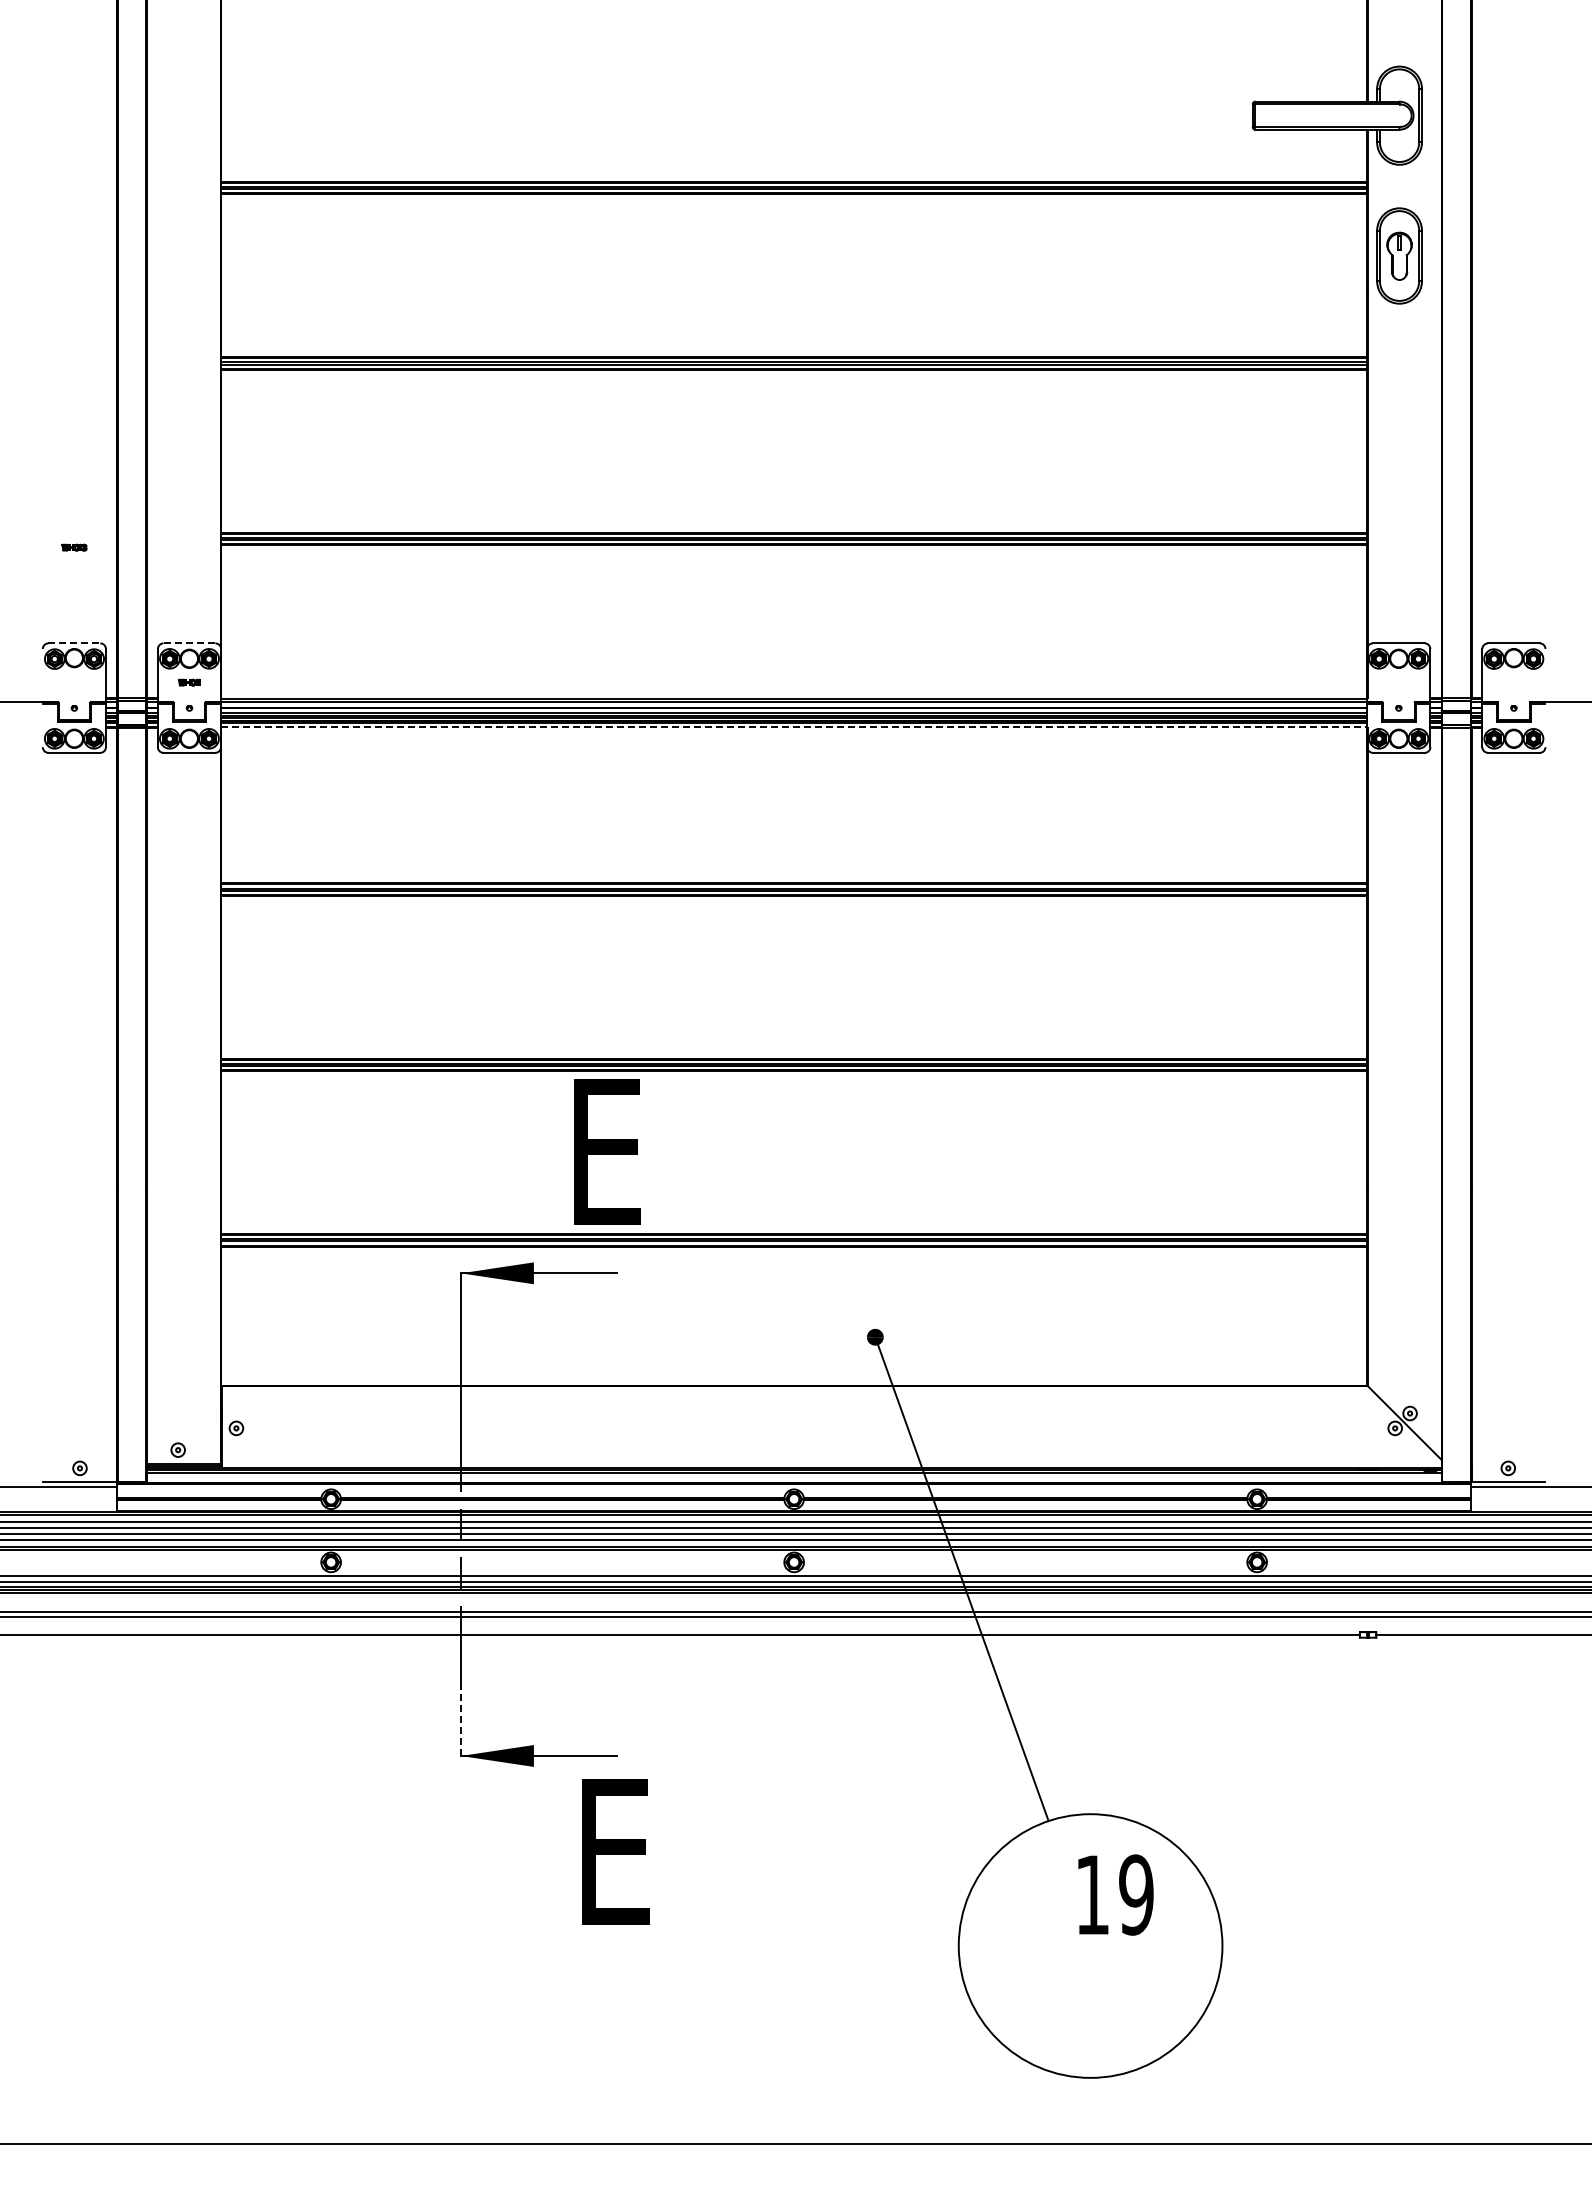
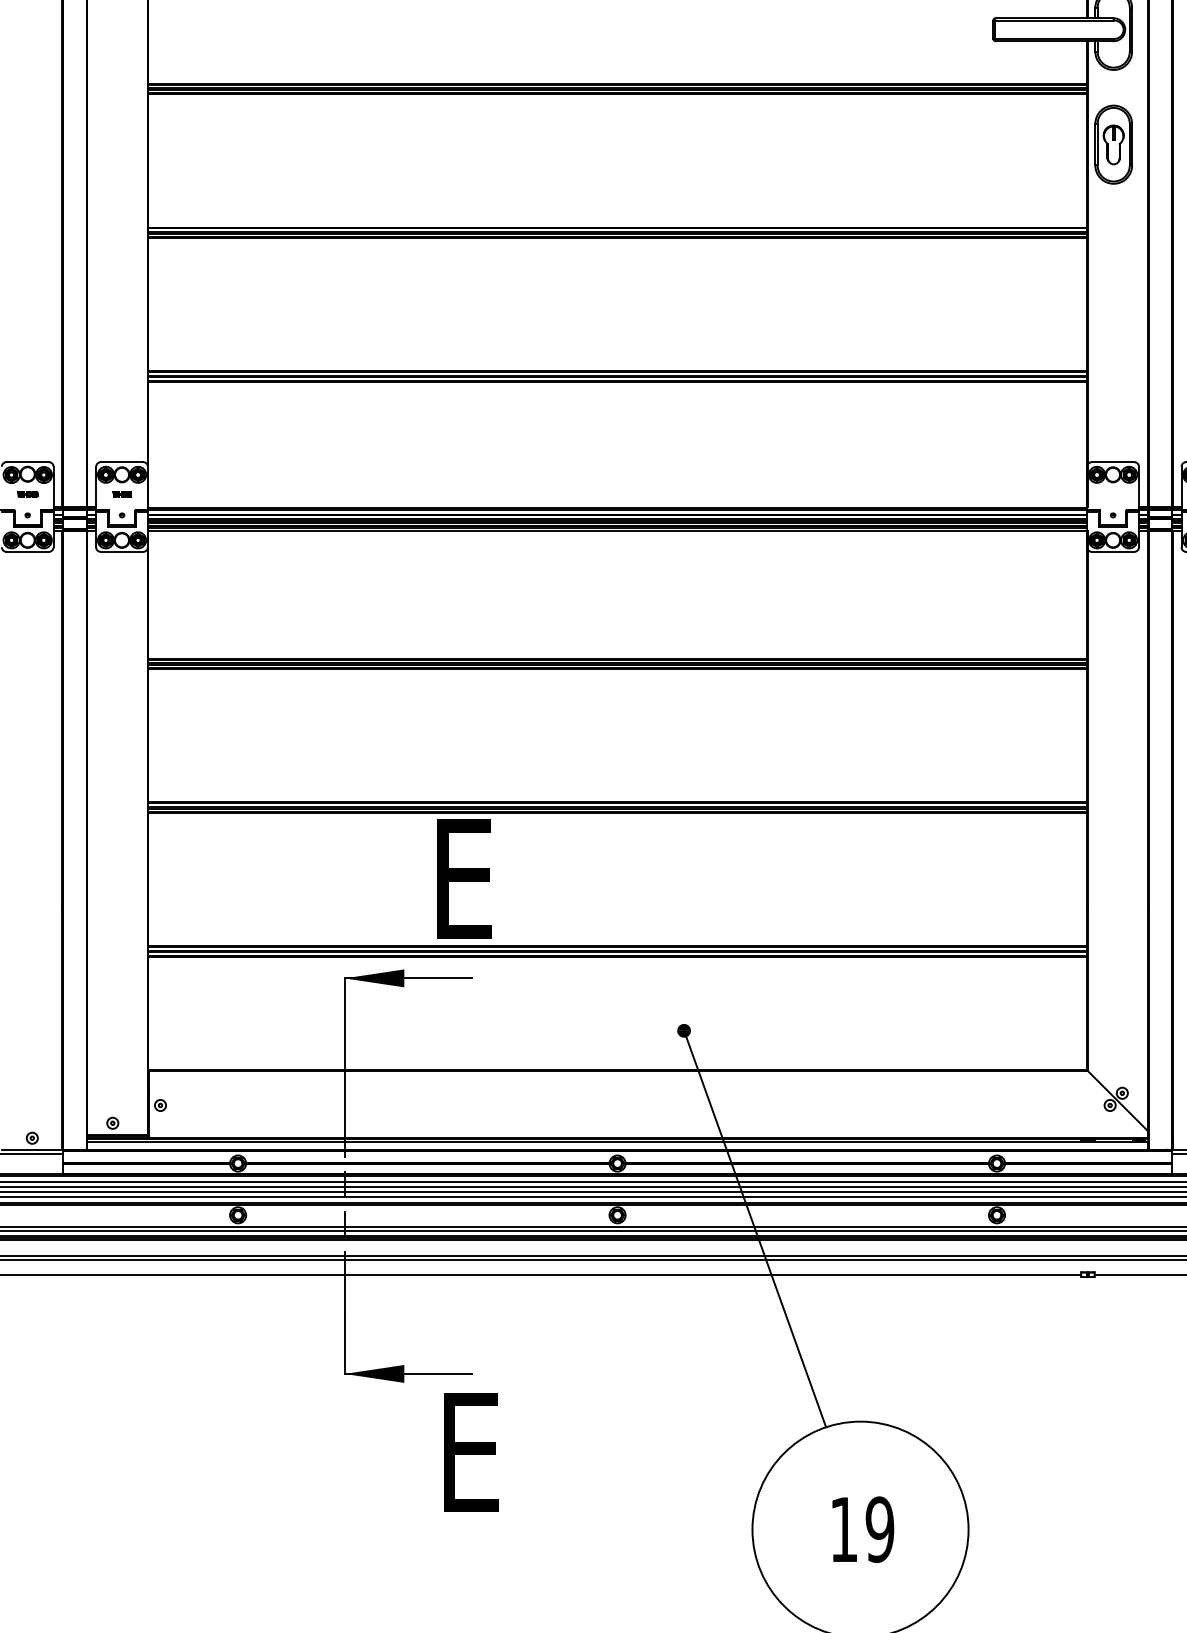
part: (74, 547) -> (27, 494), moved
line: (74, 643) -> (27, 462), dashed -> solid
line: (189, 643) -> (122, 462), dashed -> solid
line: (794, 727) -> (617, 531), dashed -> solid
line: (460, 1720) -> (344, 1344), dashed -> solid
text: (1115, 1894) -> (862, 1529), moved

